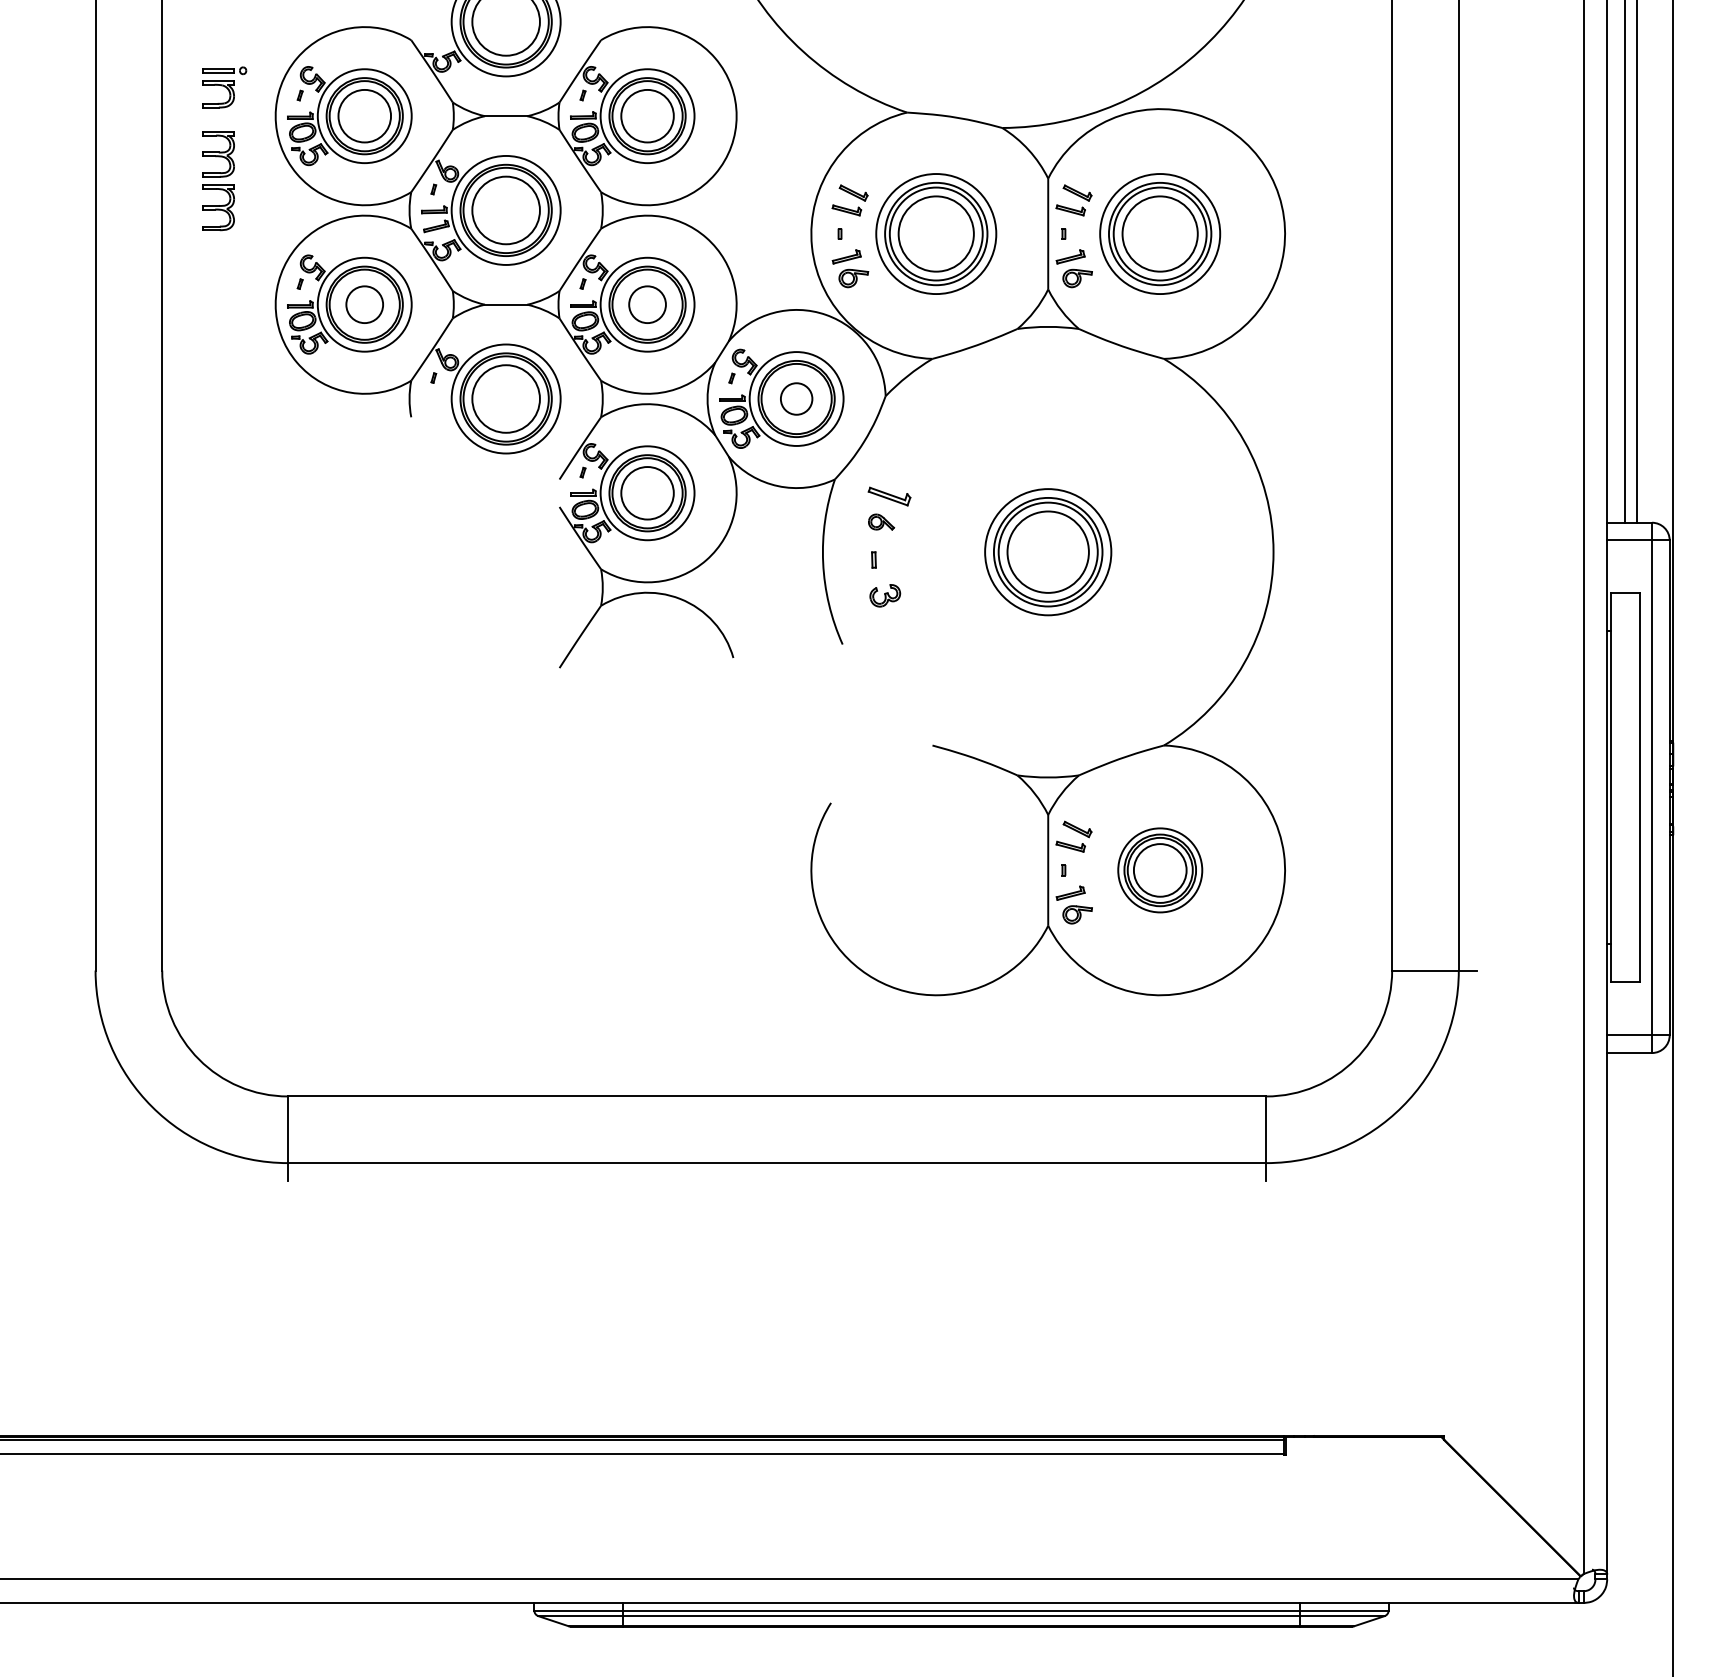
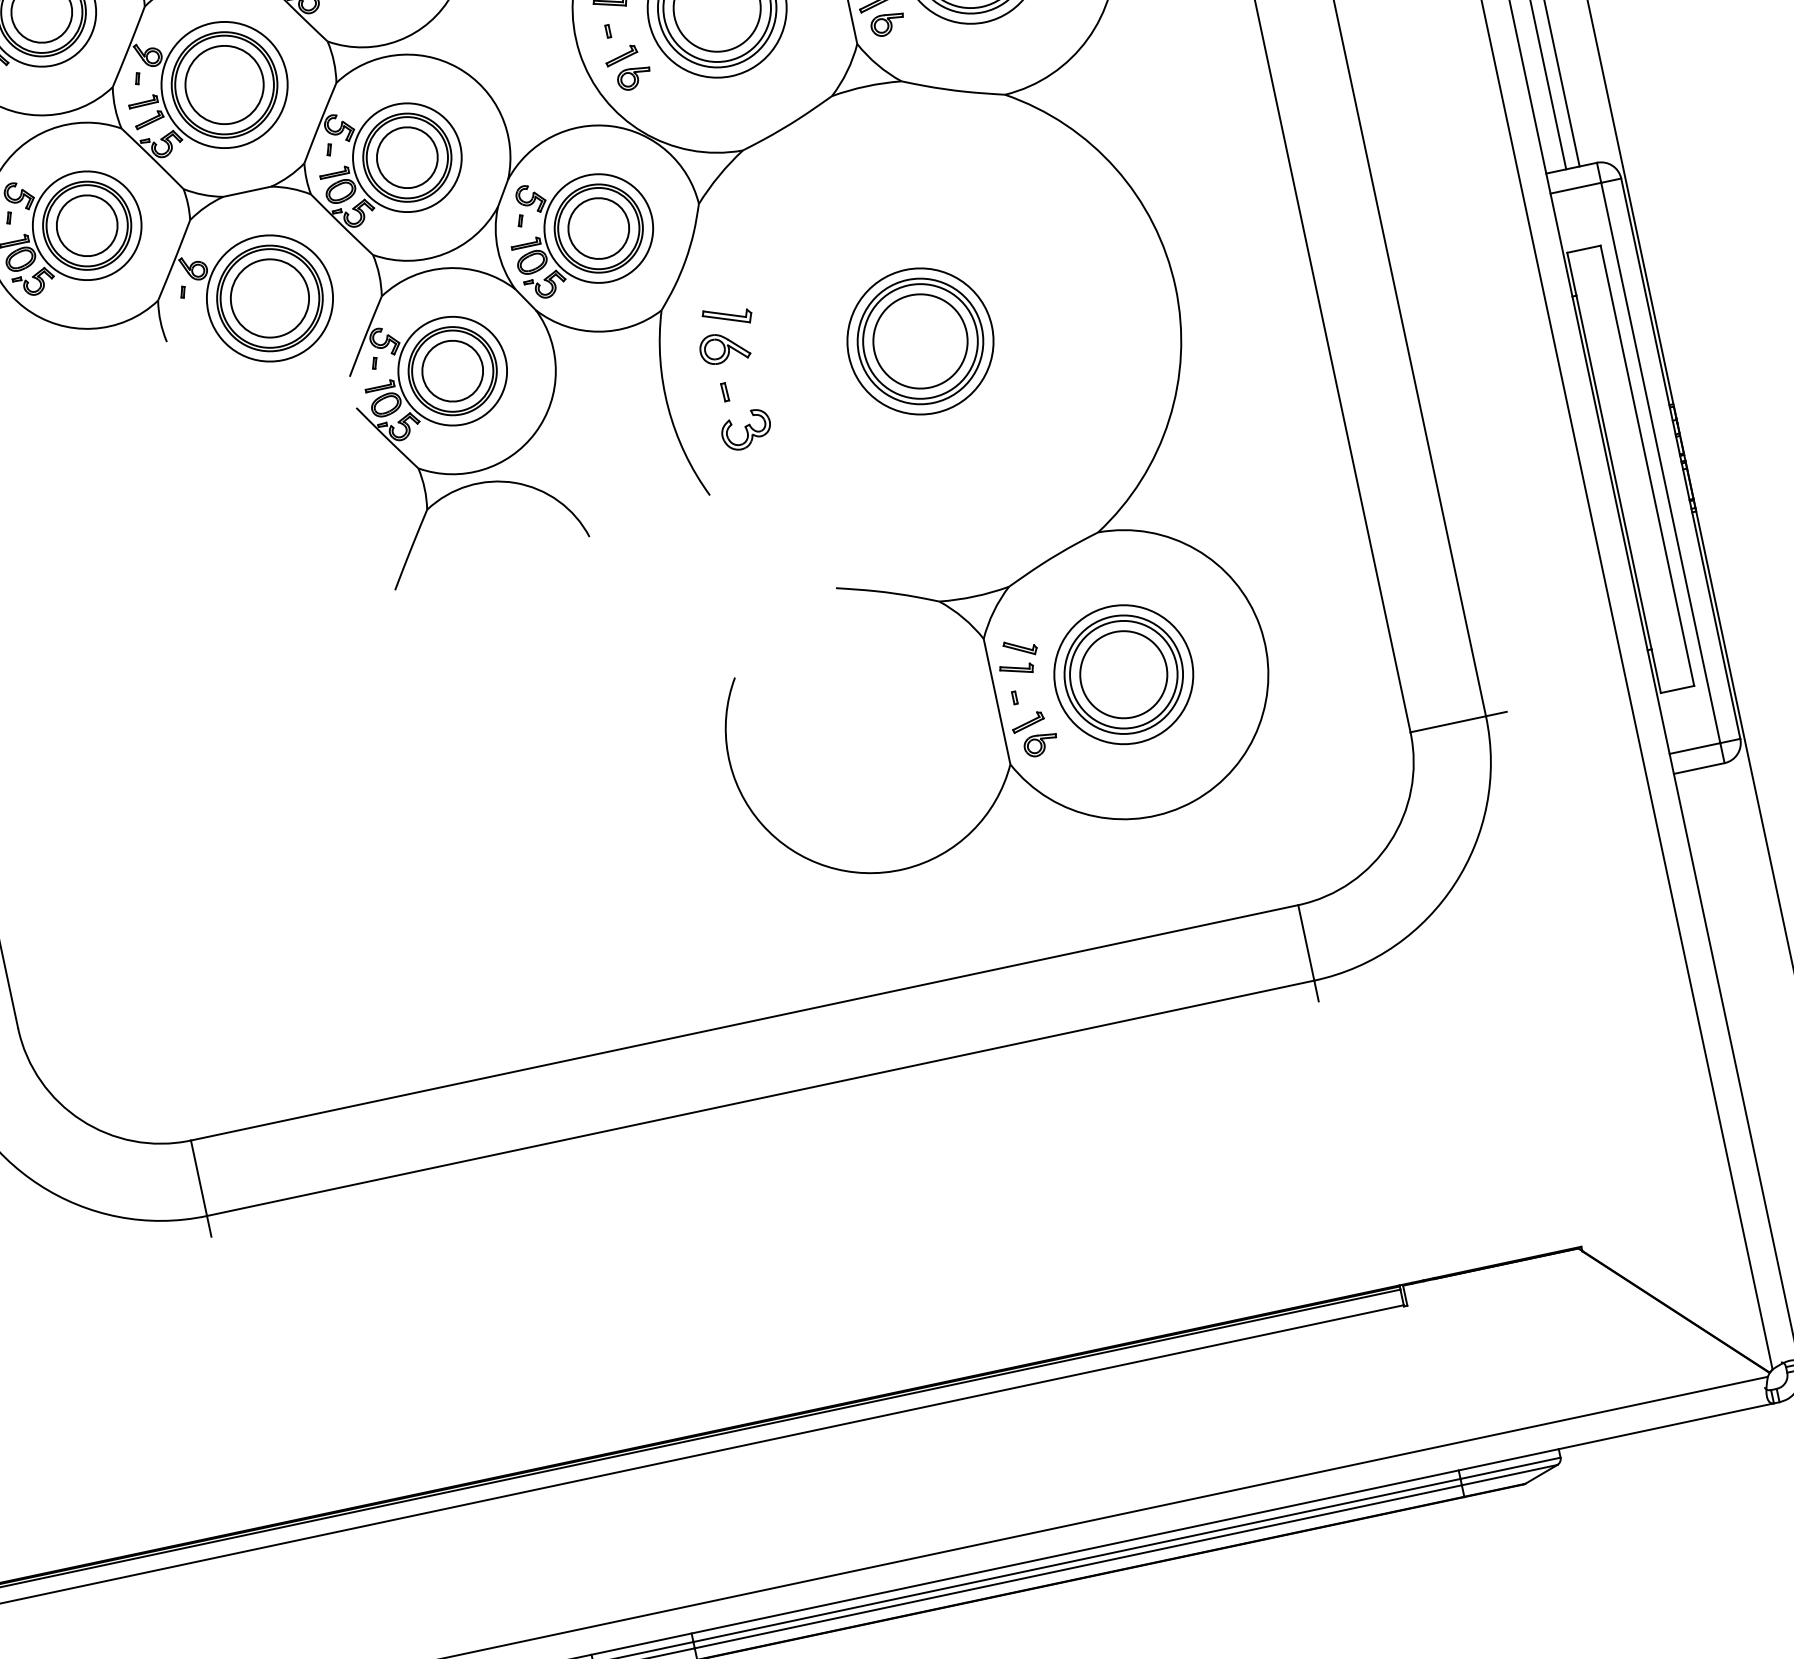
circle: (364, 304) -> (86, 225), size x1.43
circle: (647, 304) -> (407, 157), size x1.43
circle: (796, 398) -> (598, 228), size x1.67
part: (881, 521) -> (724, 346), size x1.67
part: (885, 595) -> (746, 429), size x1.43
part: (1160, 870) -> (1124, 674), size x1.43

